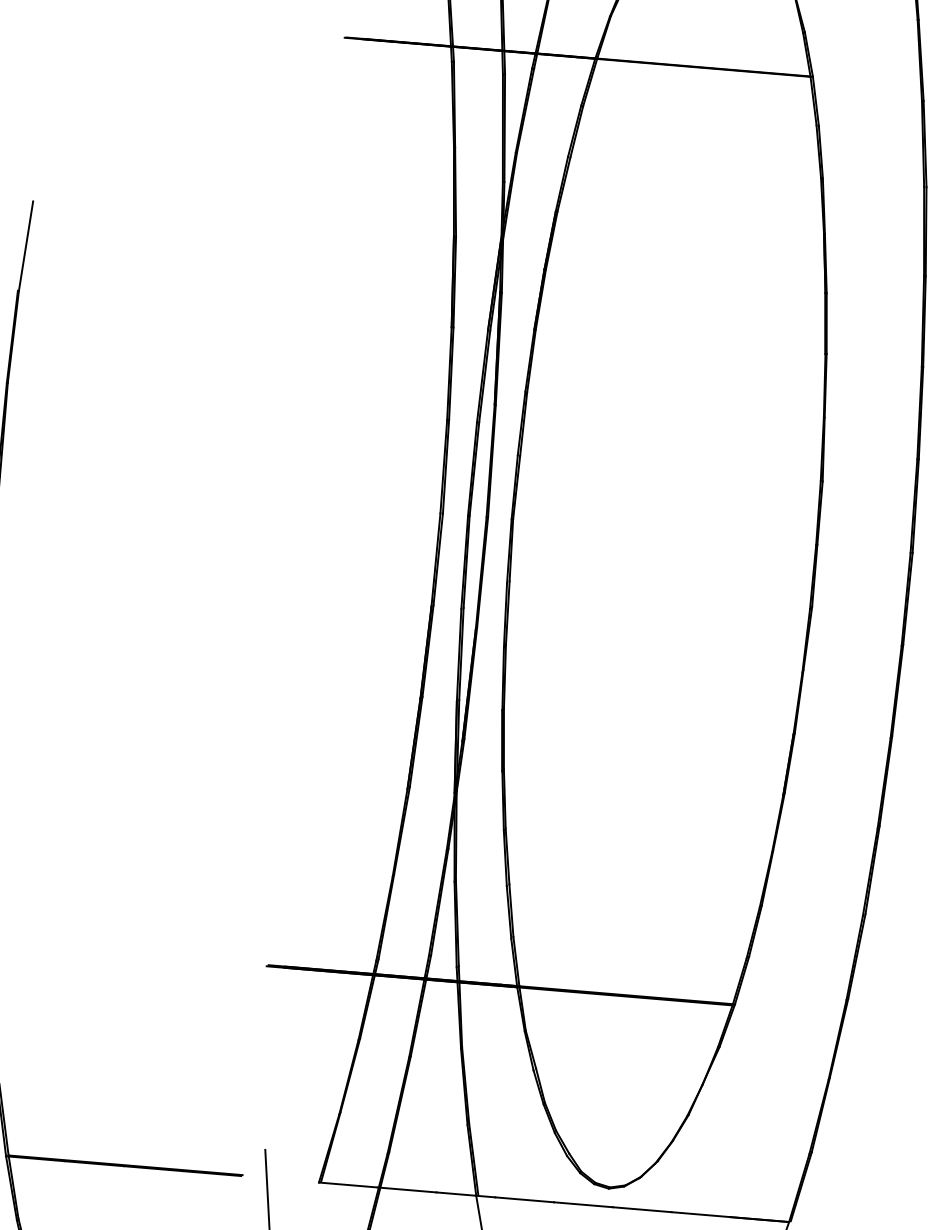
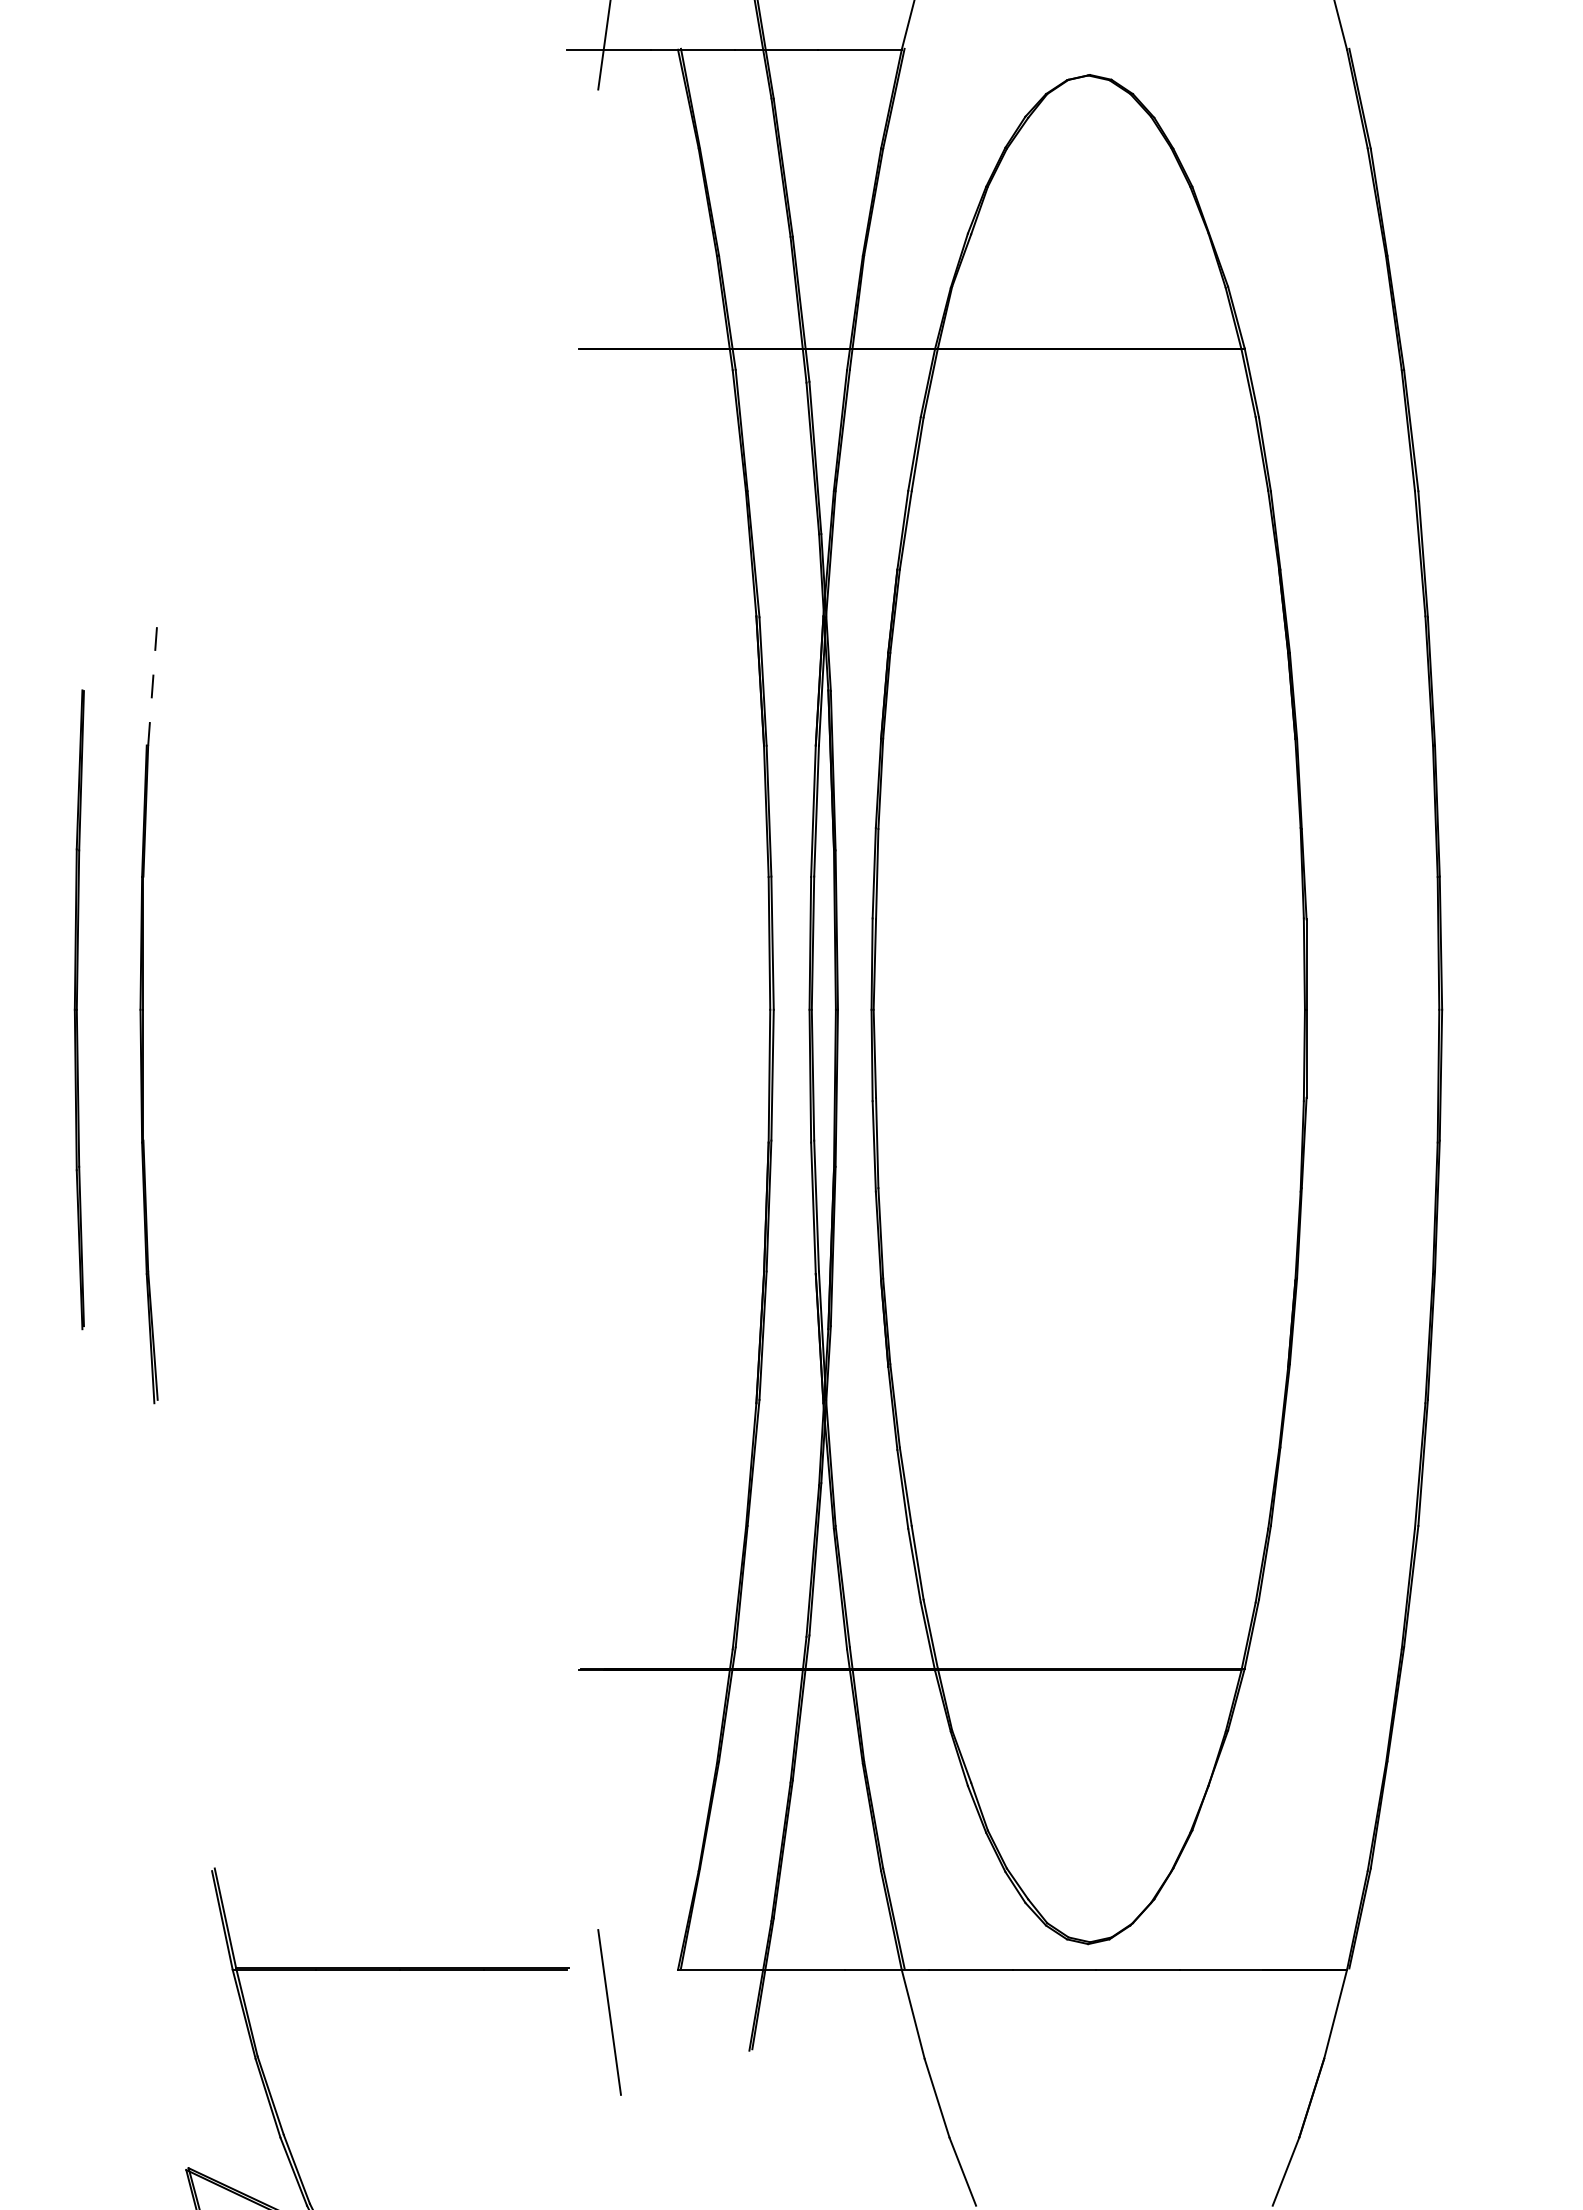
line: (25, 246) -> (152, 681), solid -> dashed

